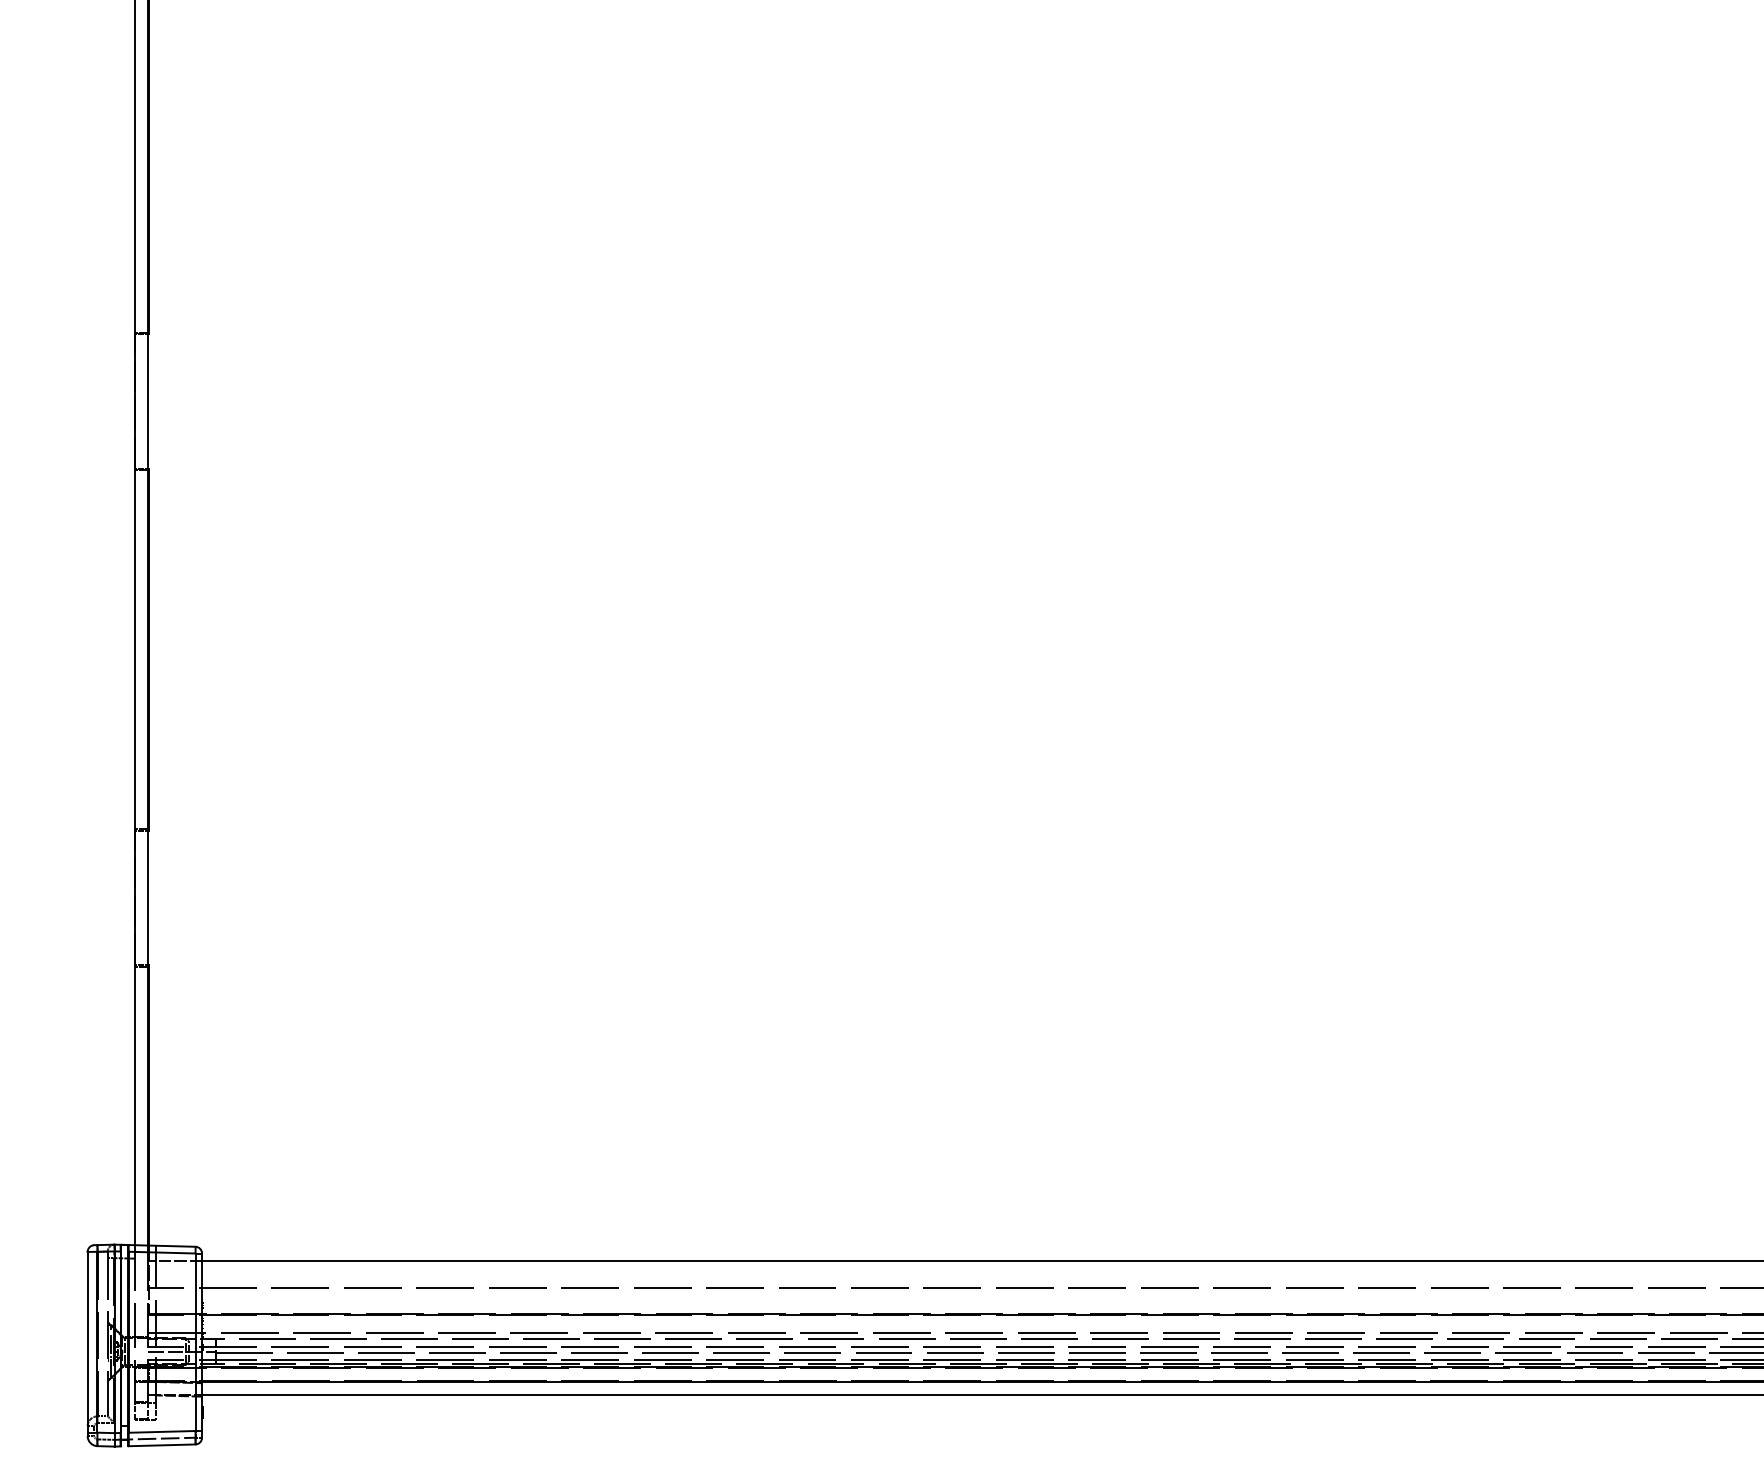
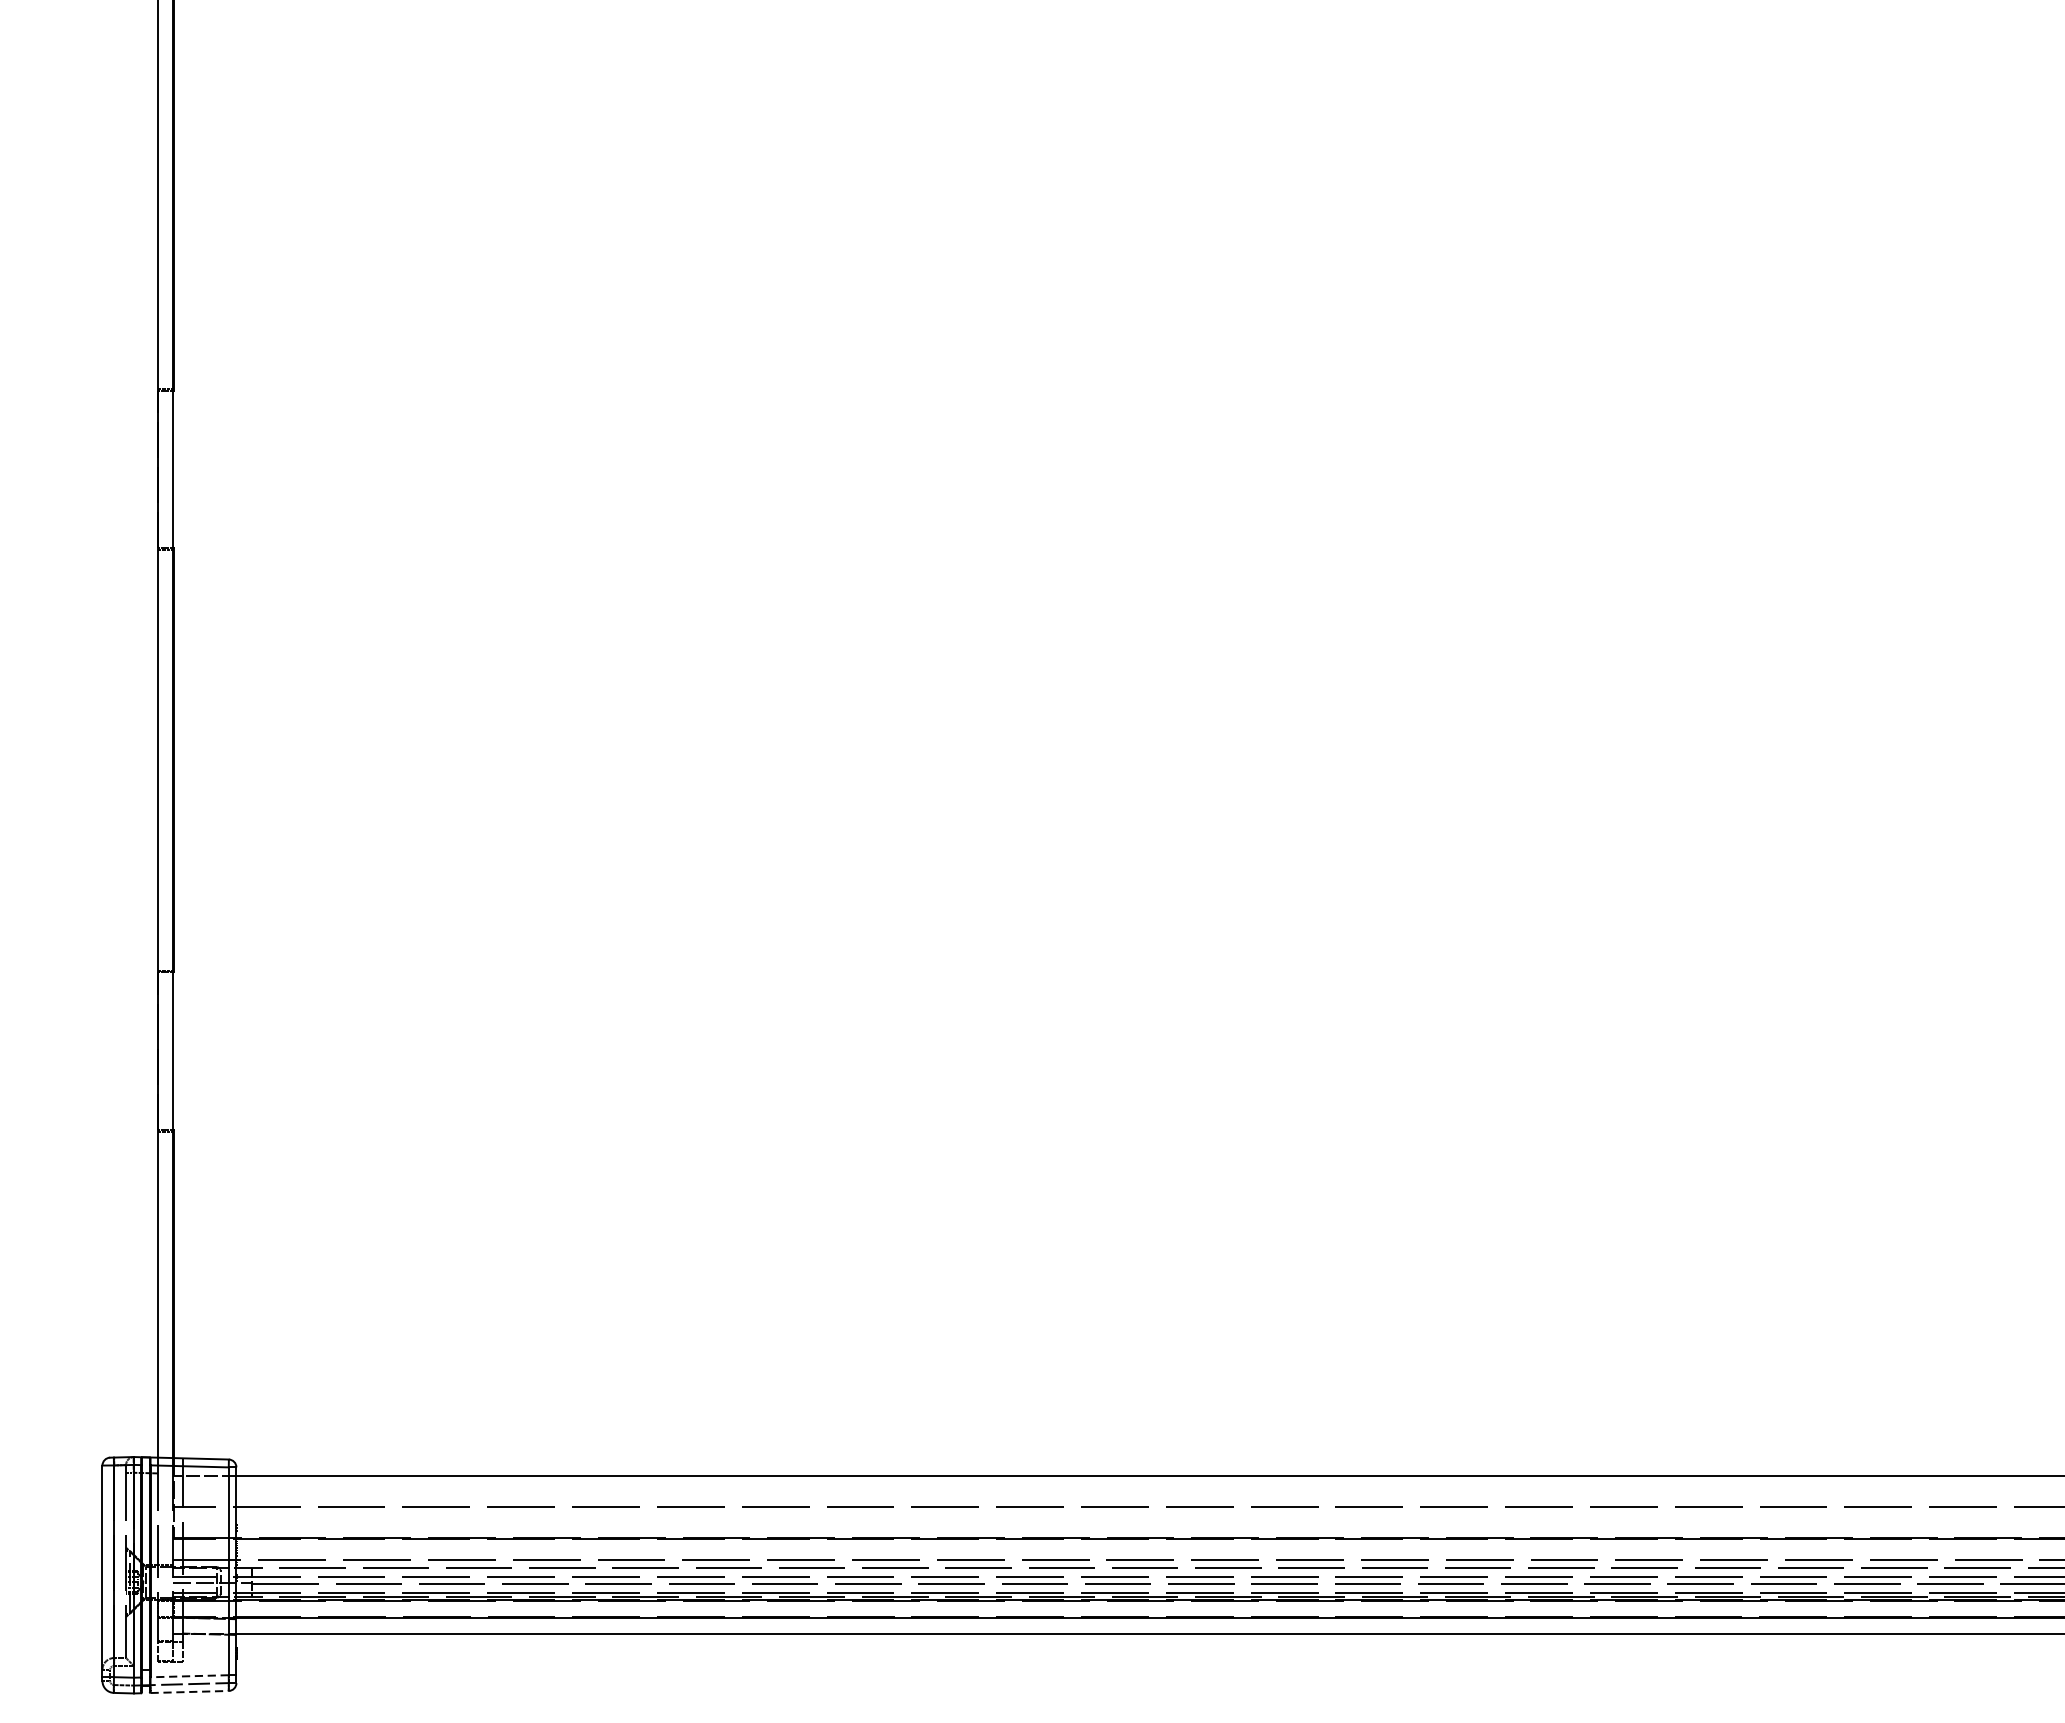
line: (161, 1431) -> (188, 1675), solid -> dashed
line: (162, 1445) -> (190, 1692), solid -> dashed

